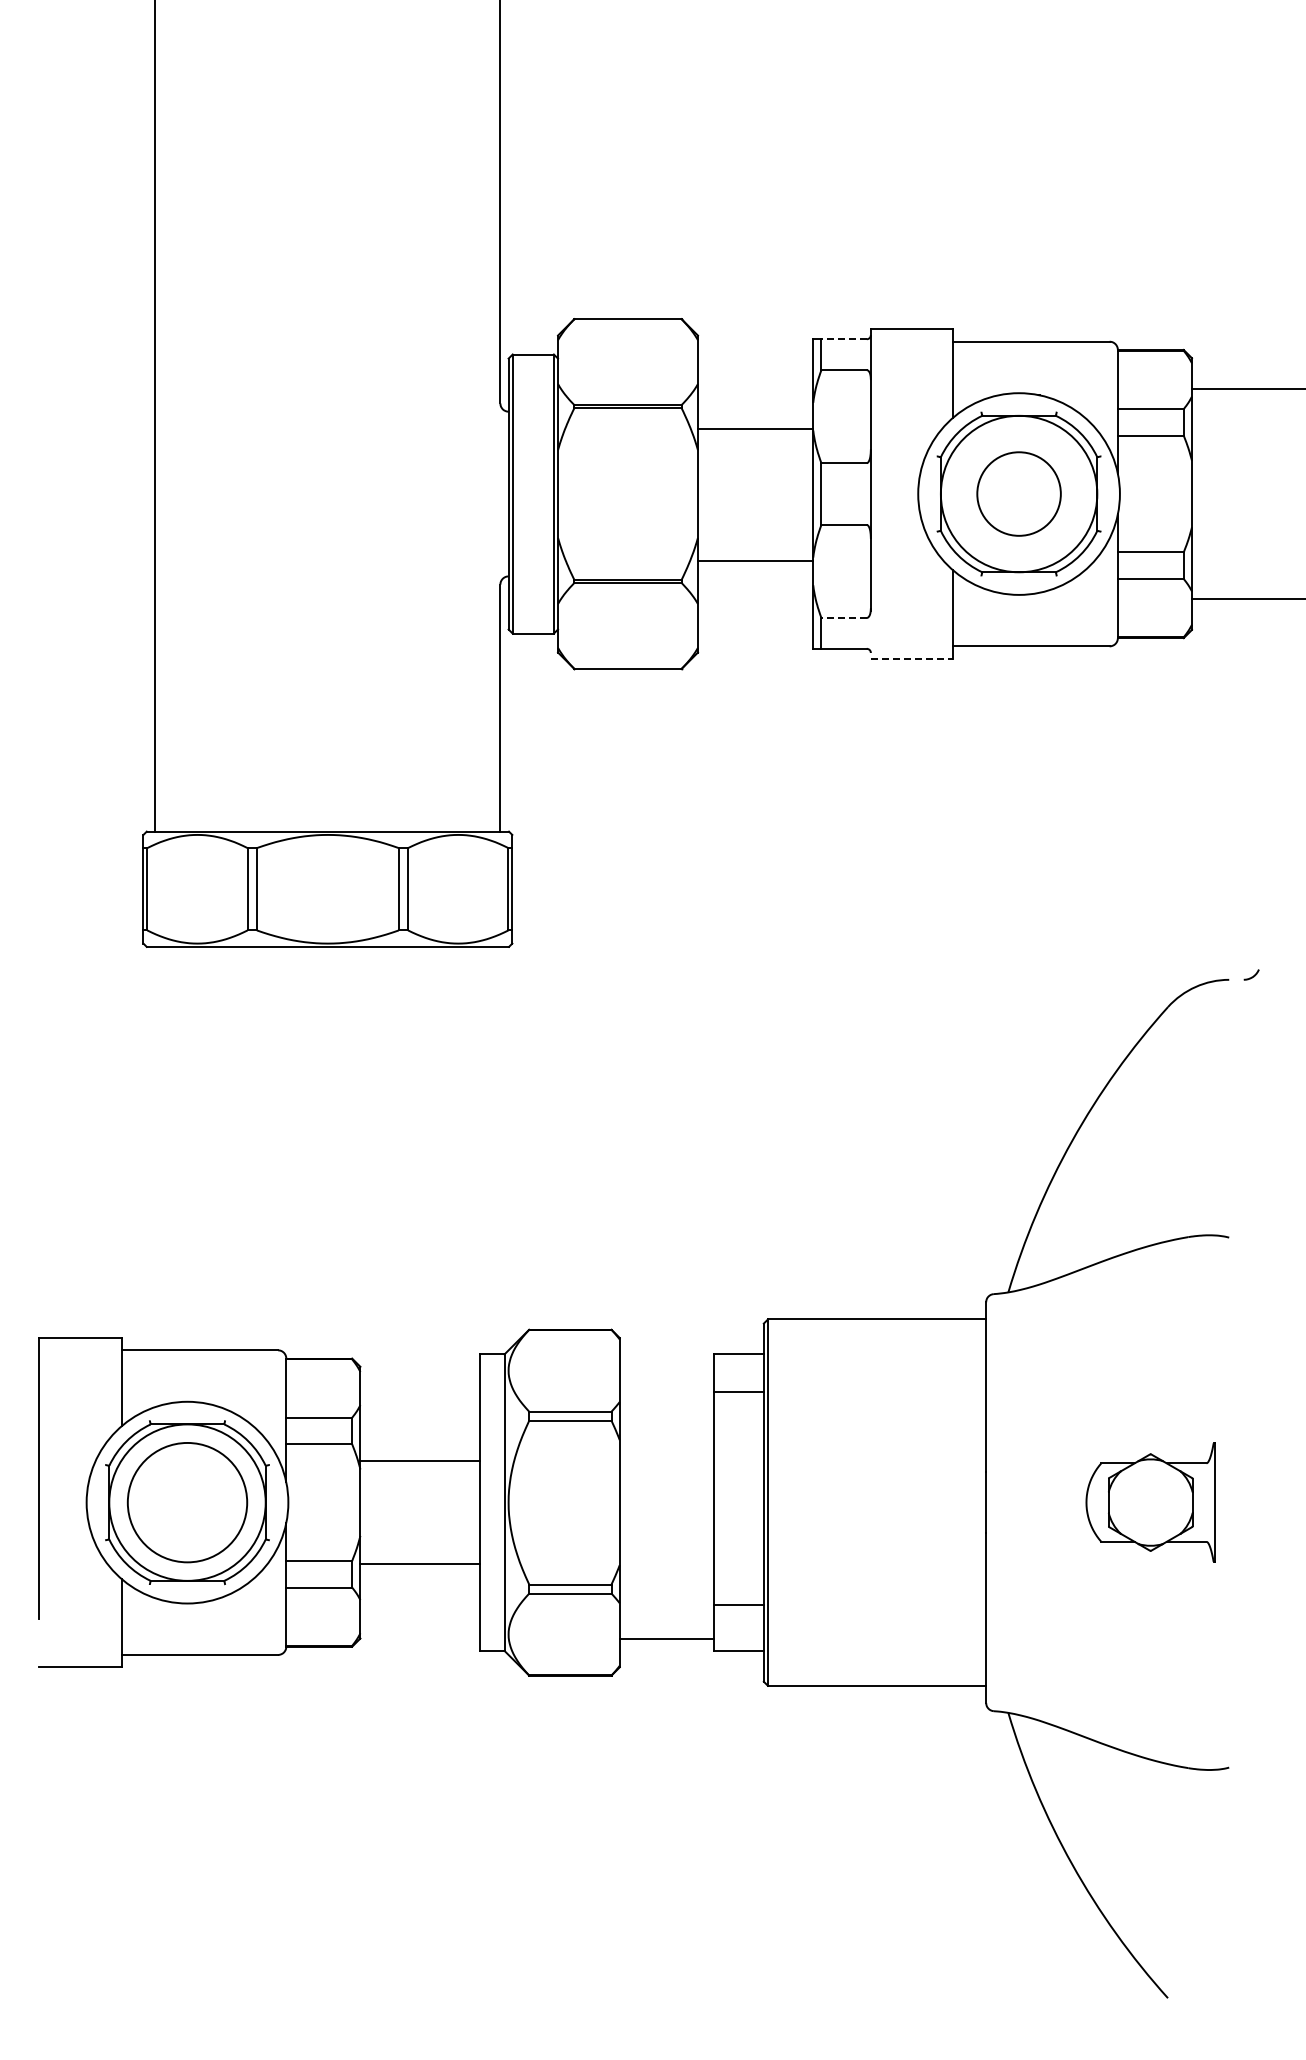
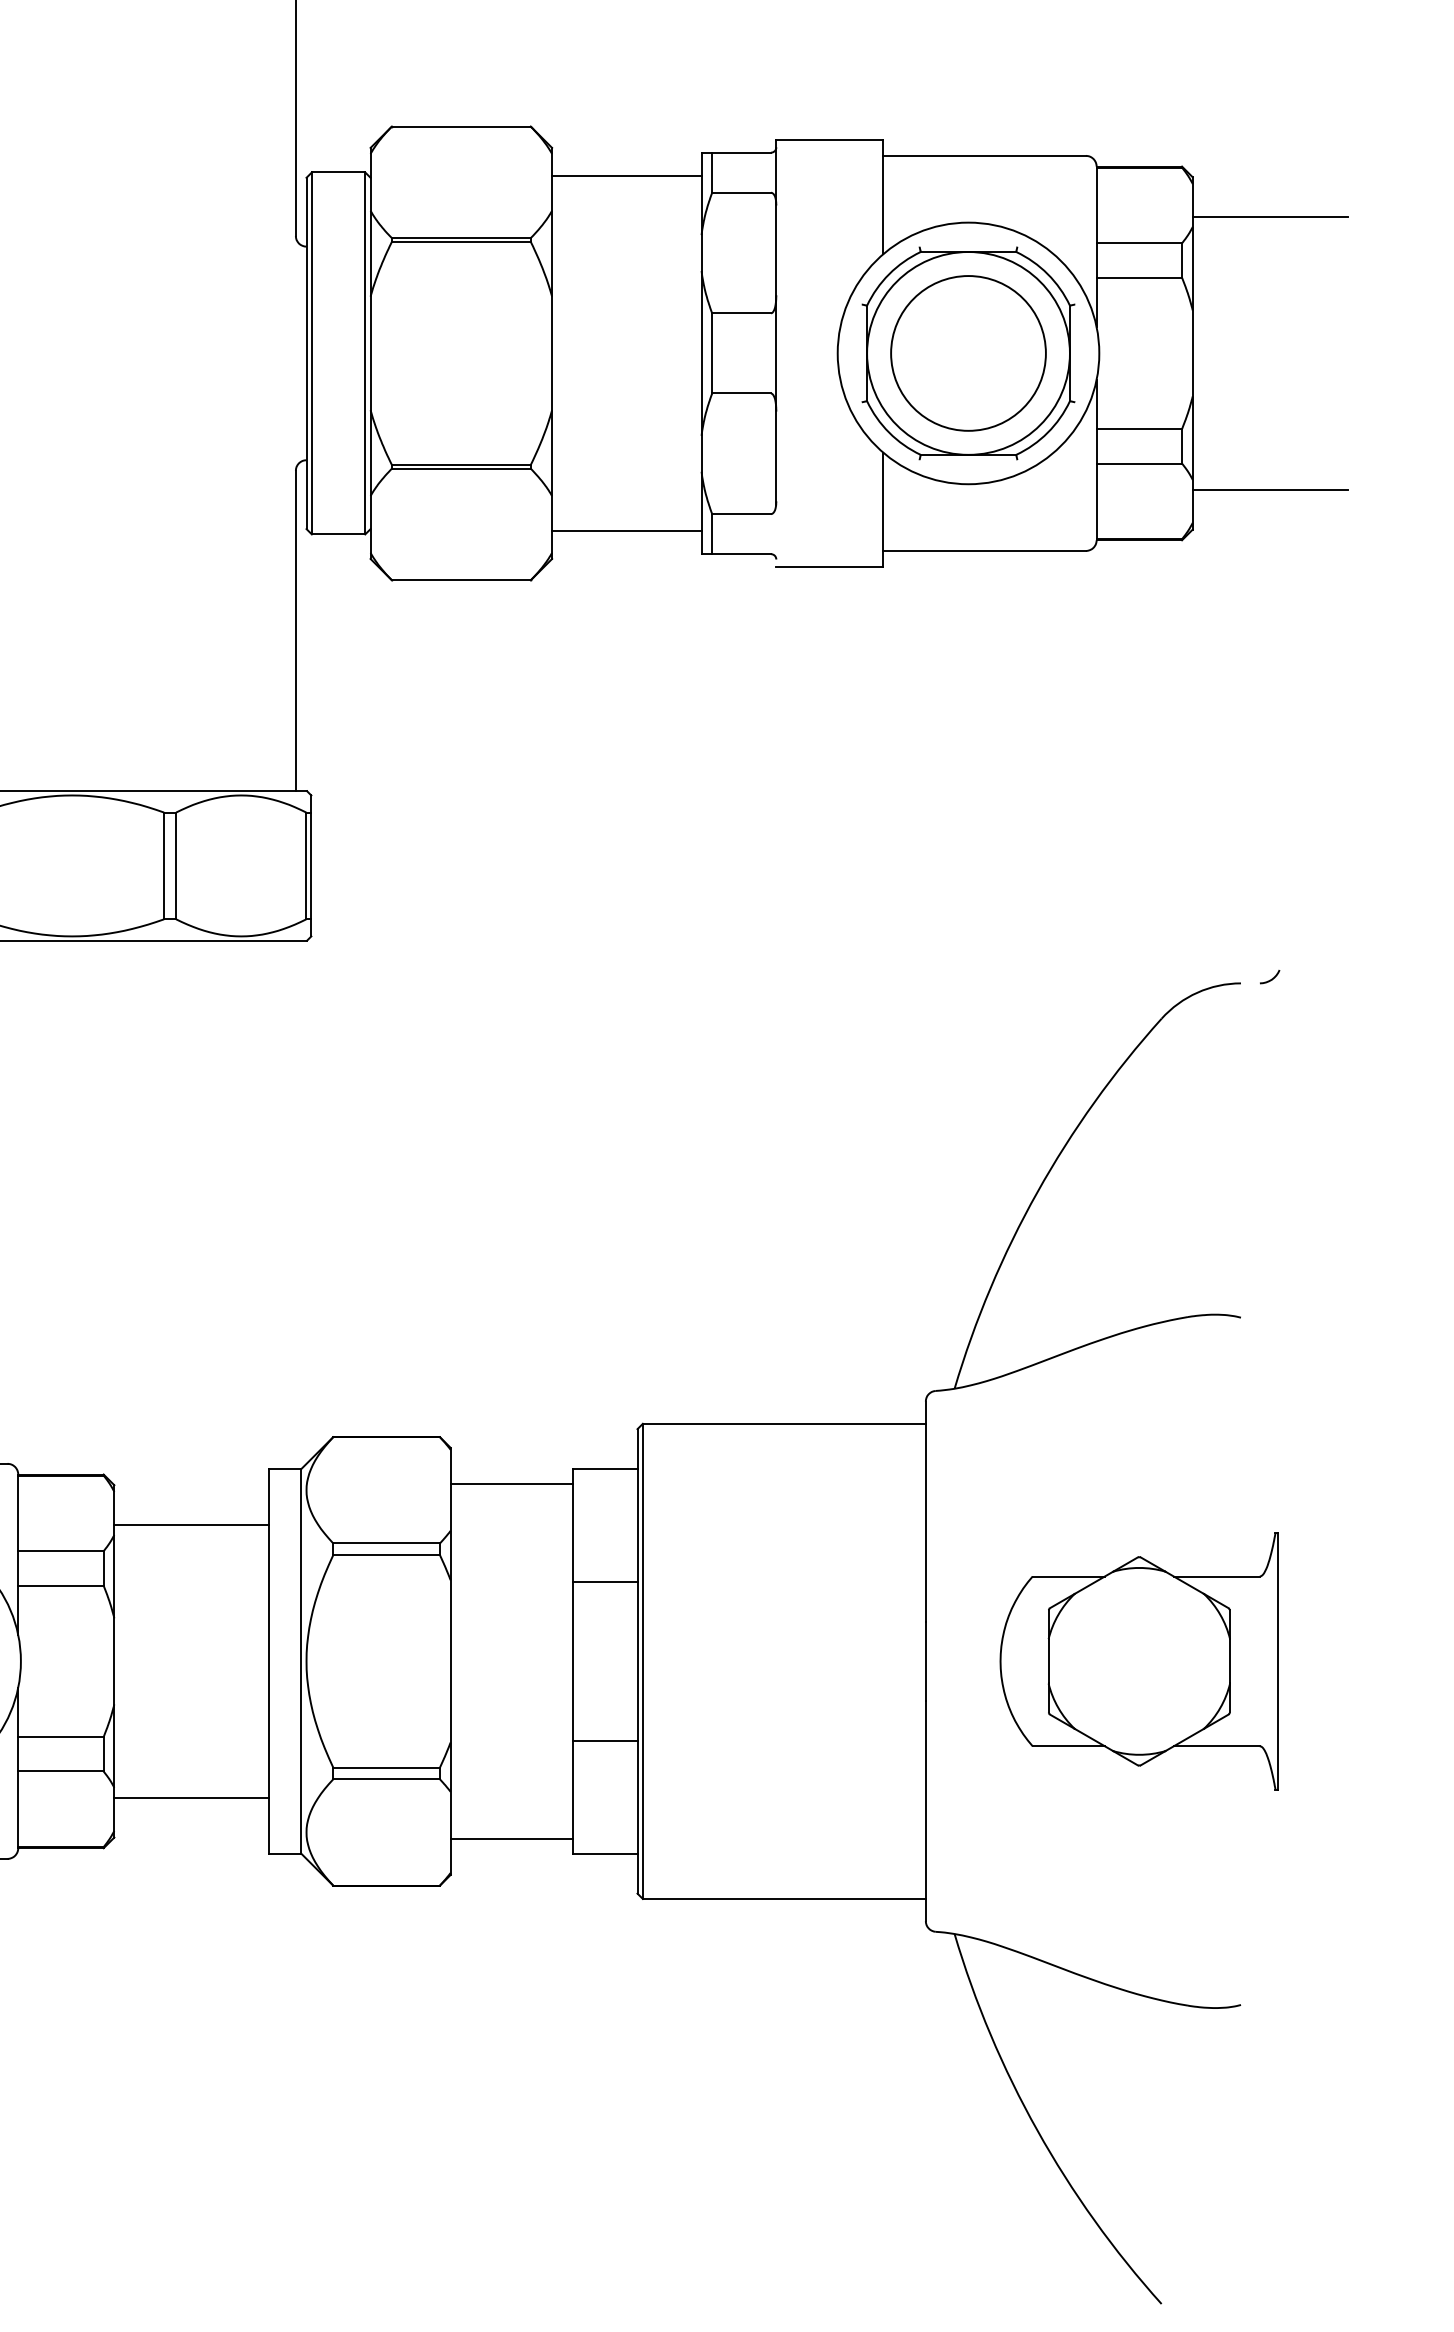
line: (844, 339) -> (742, 153), dashed -> solid
line: (755, 429) -> (626, 176), moved
circle: (1018, 493) -> (967, 352), size x1.43
line: (755, 560) -> (626, 530), moved
line: (844, 617) -> (742, 513), dashed -> solid
line: (912, 658) -> (830, 566), dashed -> solid
line: (666, 1365) -> (511, 1483), added
line: (738, 1392) -> (604, 1582), moved
line: (419, 1461) -> (190, 1525), moved
part: (1150, 1502) -> (1138, 1661), size x1.67
line: (419, 1564) -> (190, 1798), moved
line: (738, 1605) -> (604, 1741), moved

